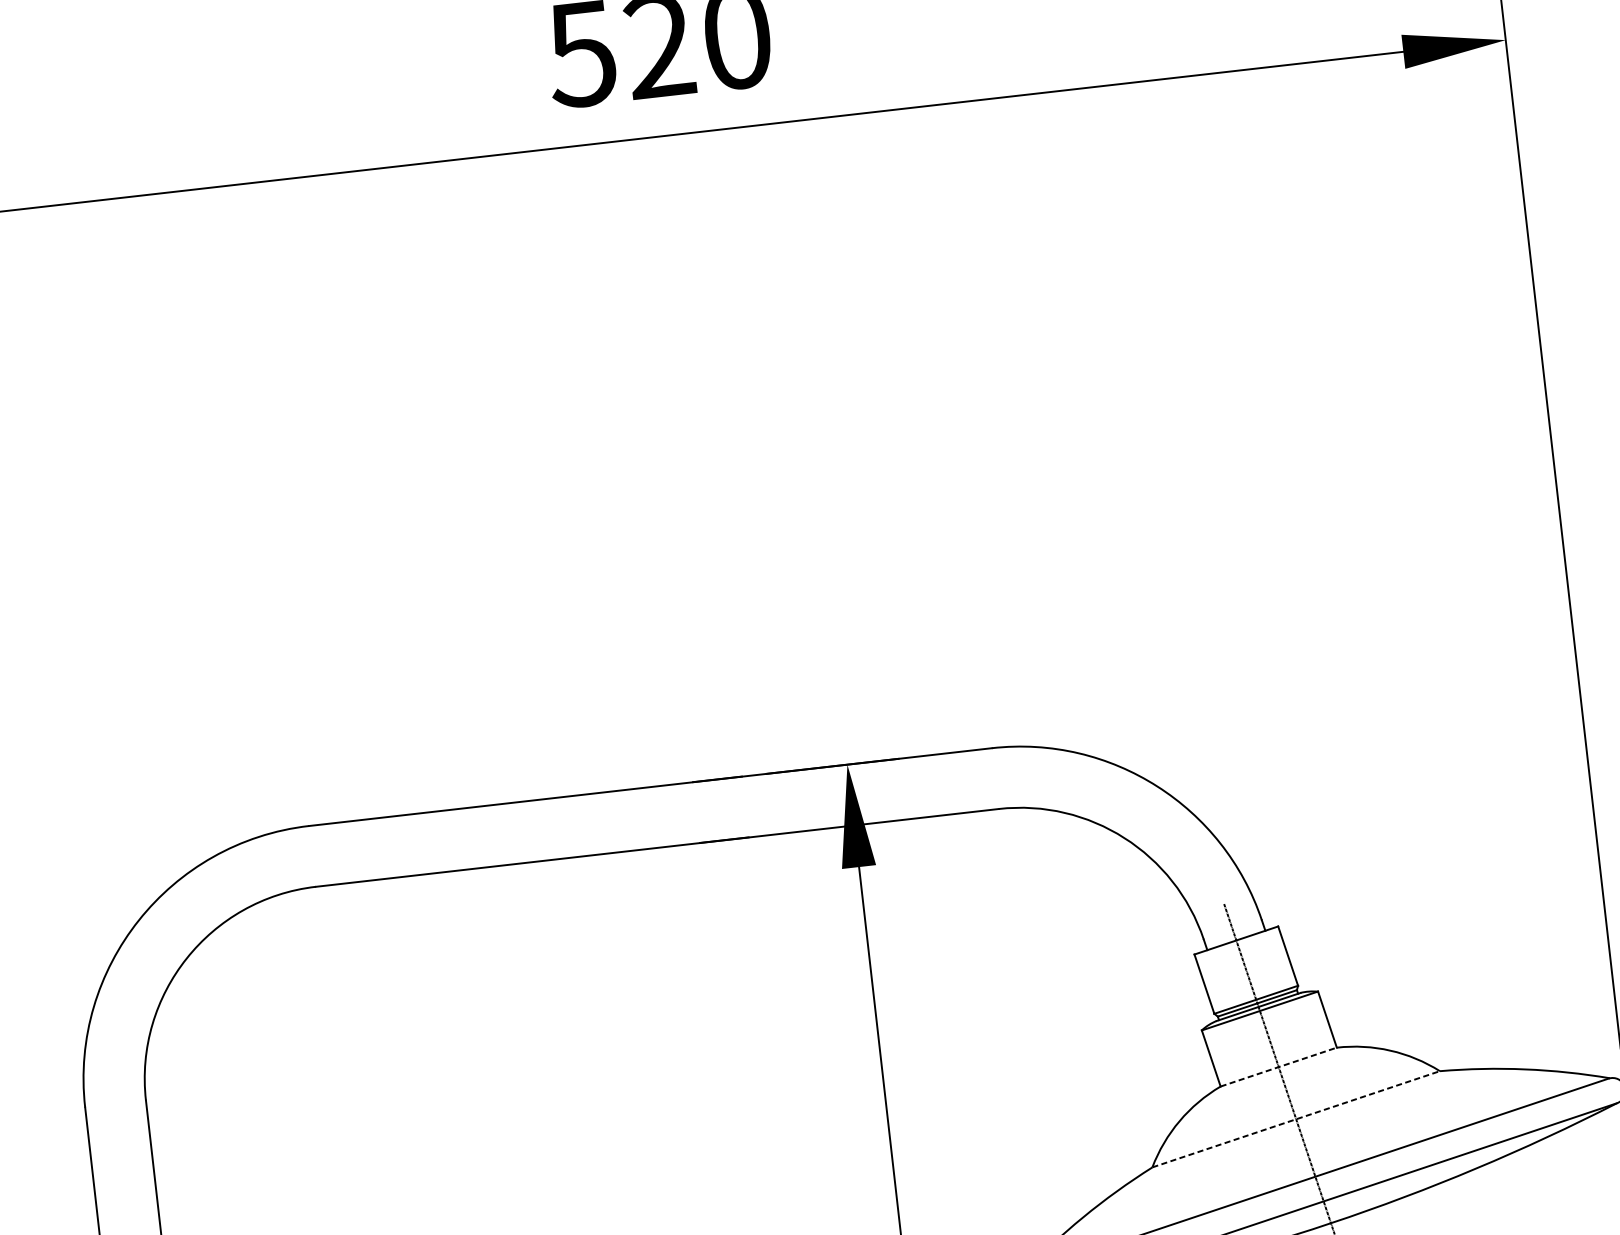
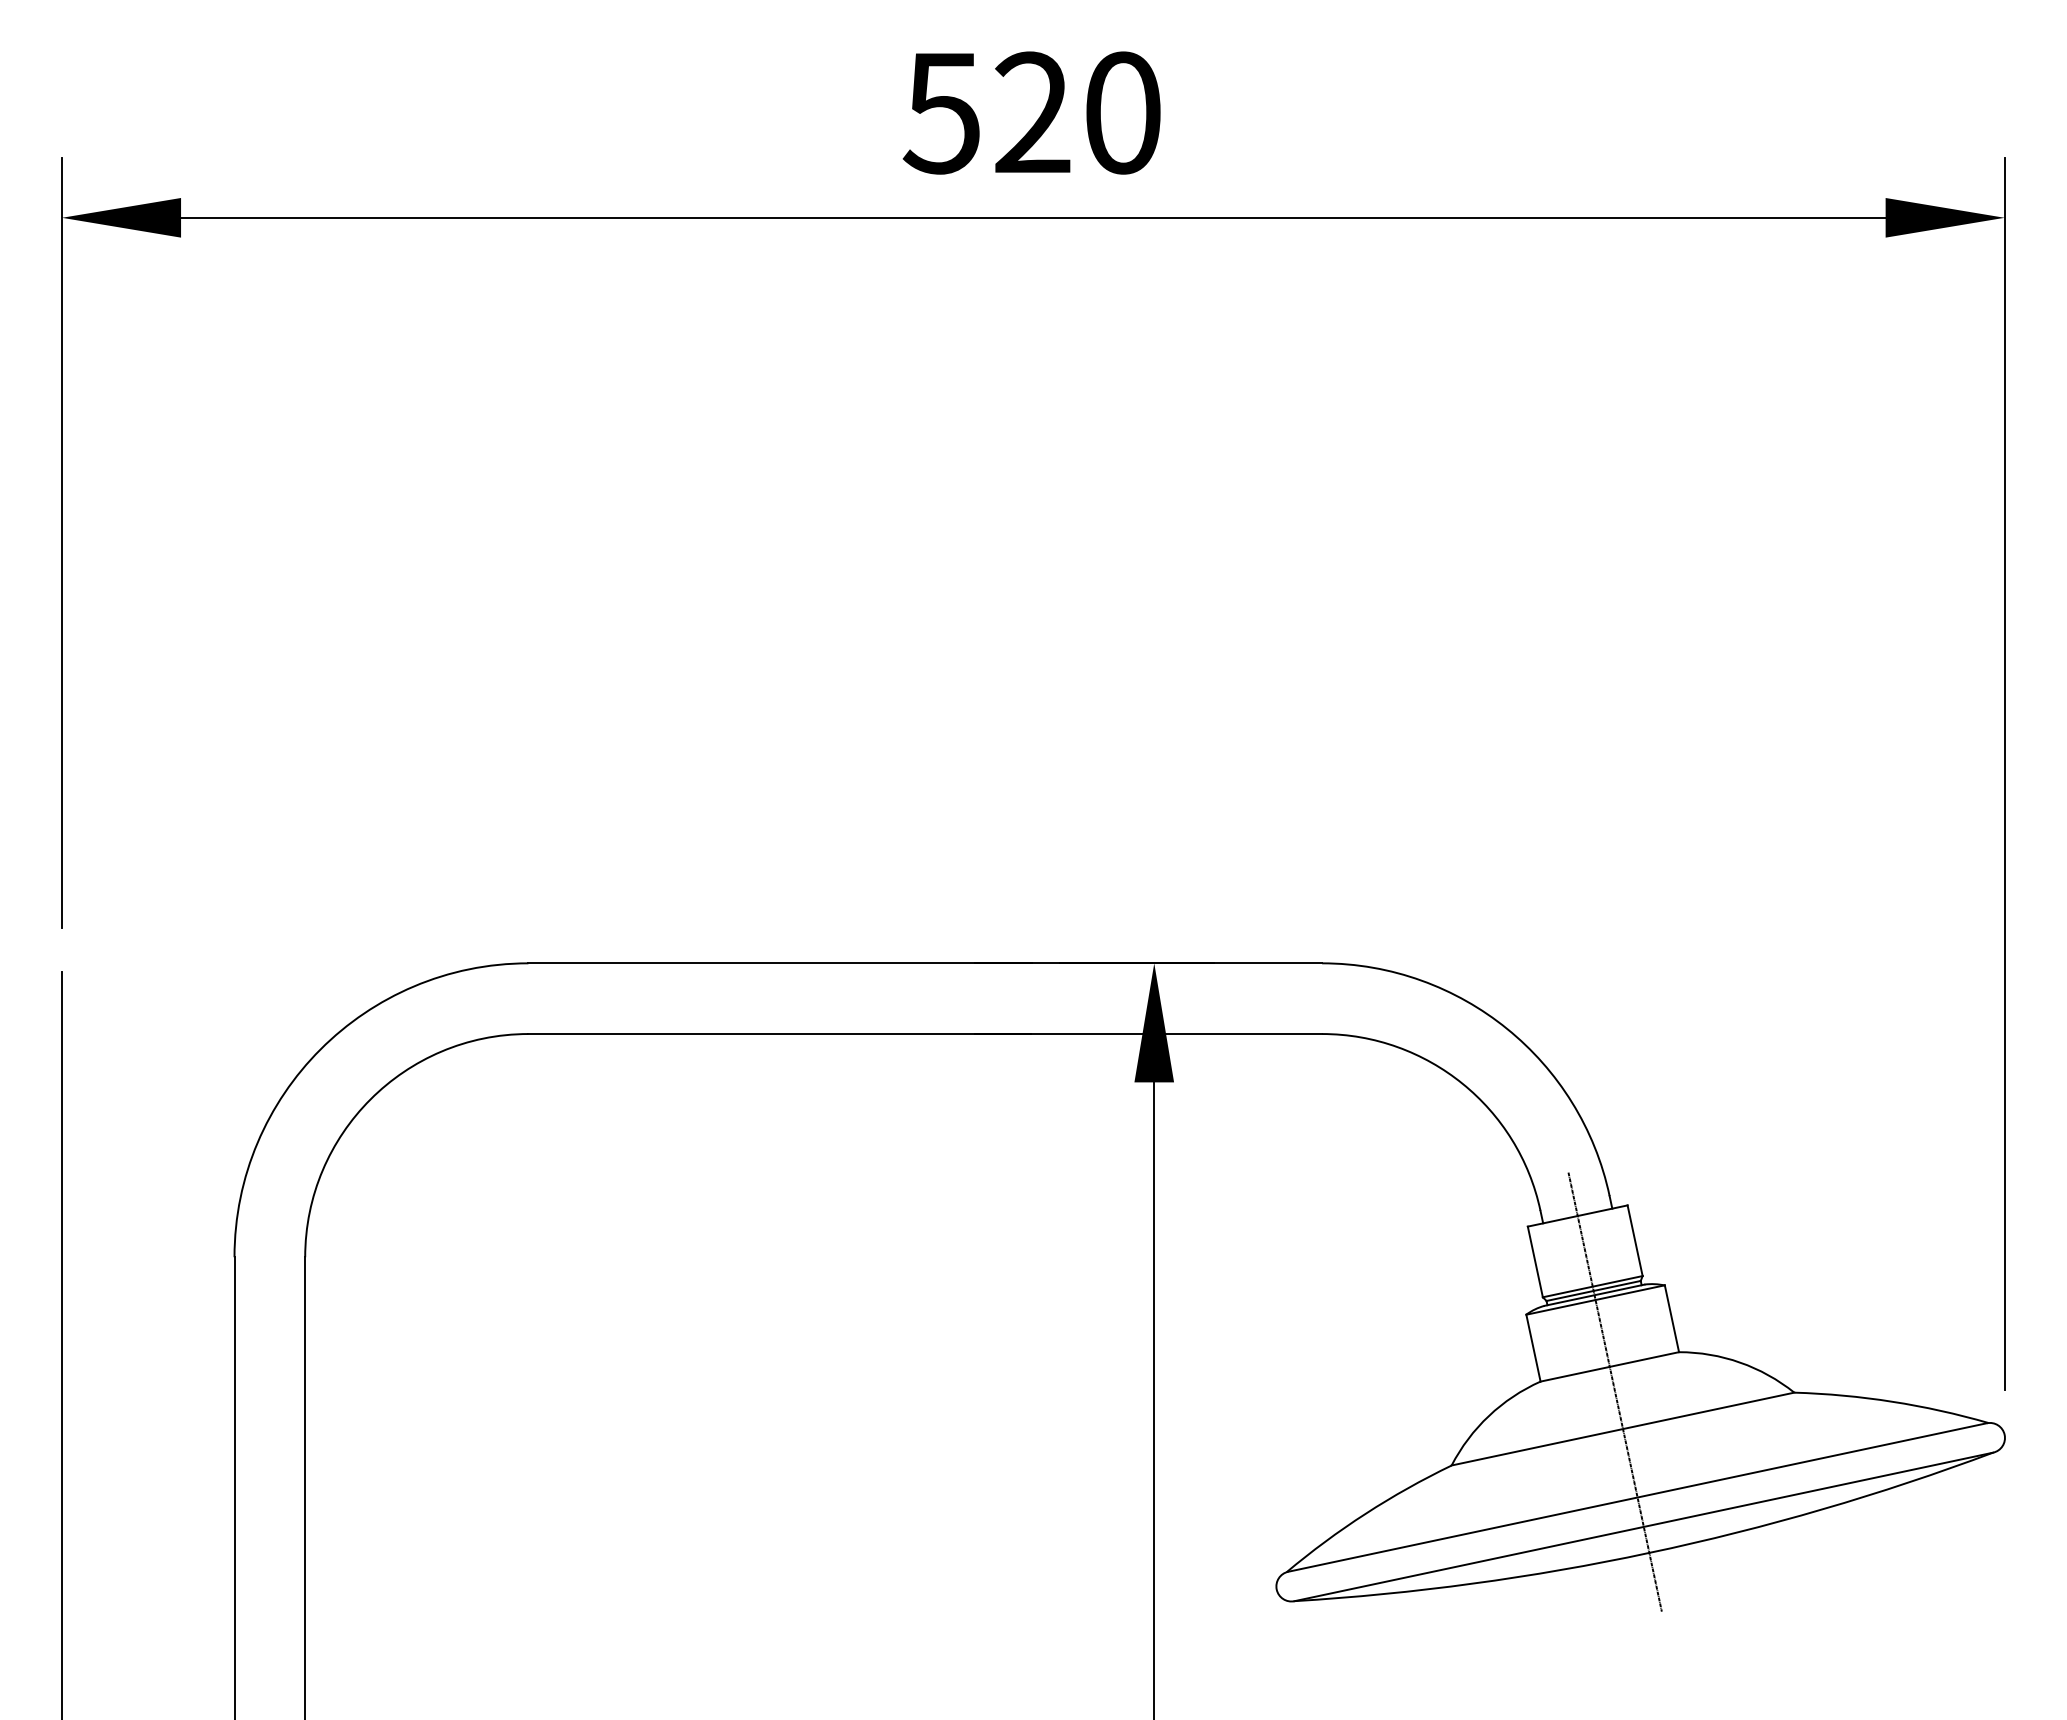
line: (1278, 1066) -> (1609, 1366), dashed -> solid
line: (1296, 1118) -> (1623, 1428), dashed -> solid

